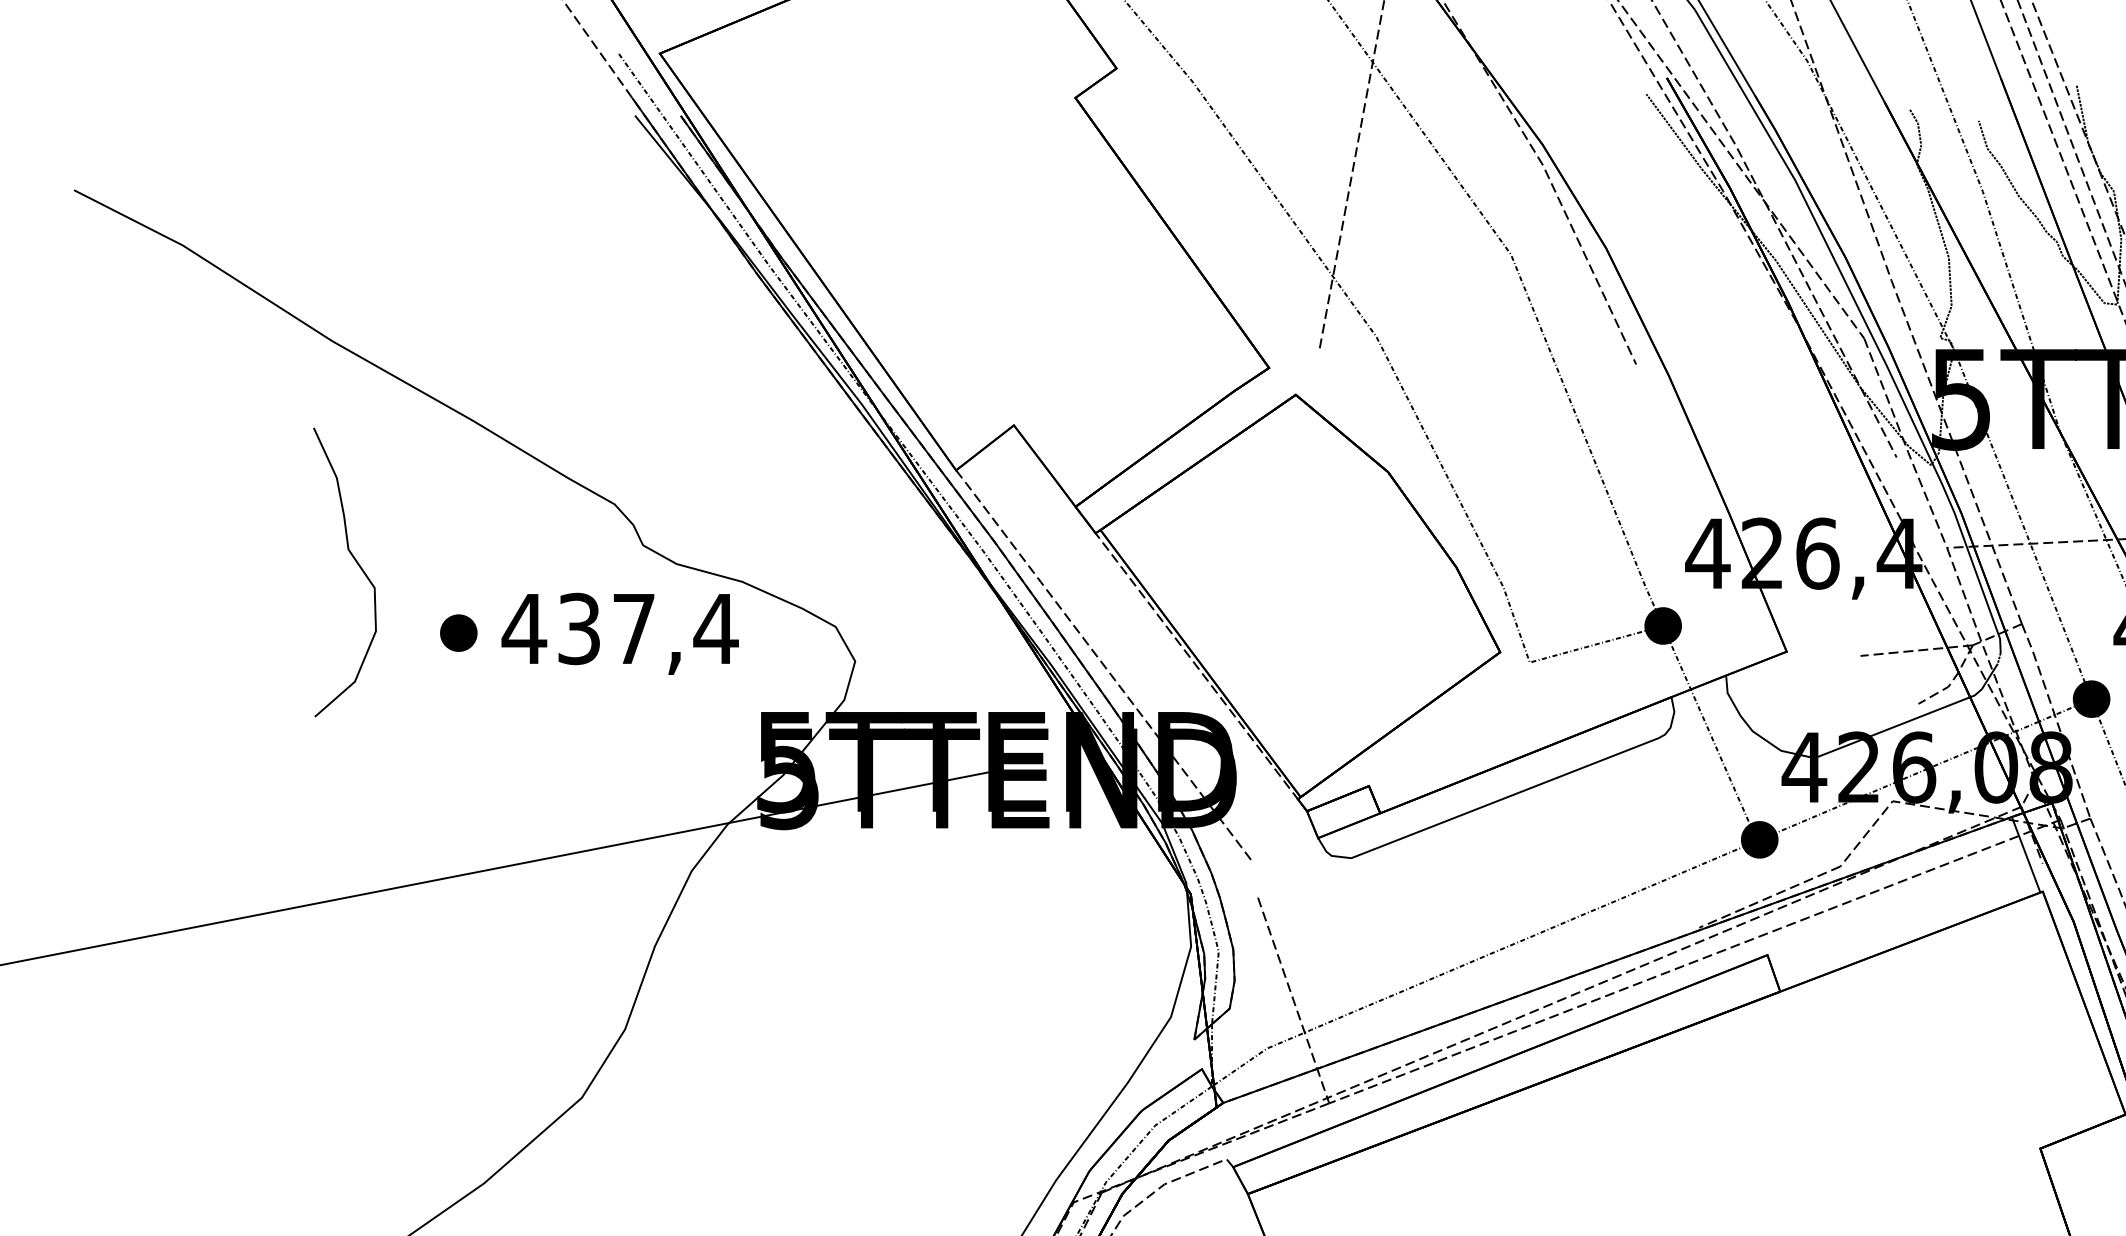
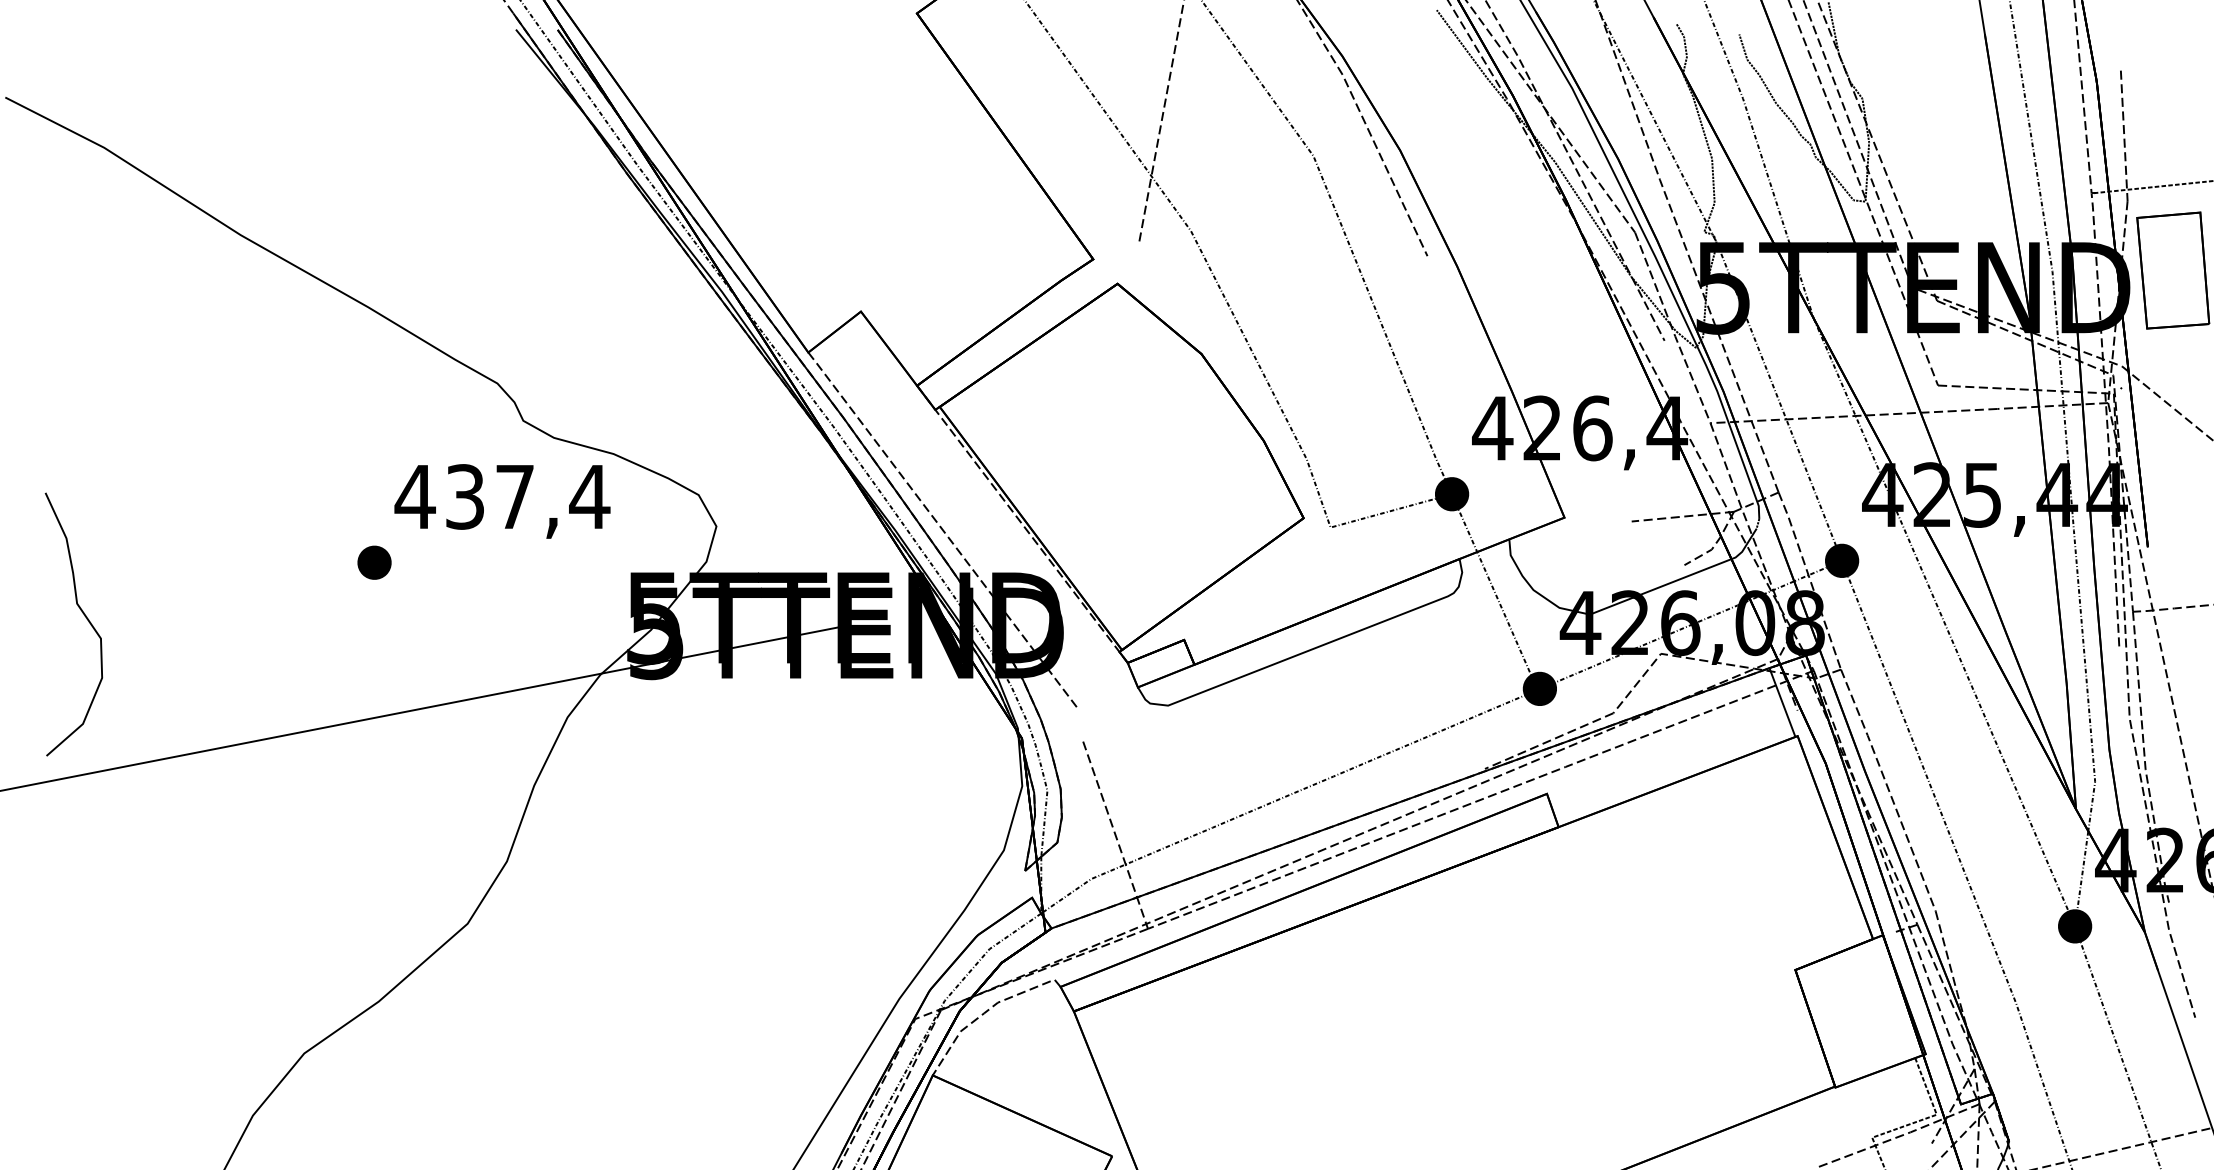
curve: (356, 563) -> (84, 616), moved
part: (458, 632) -> (374, 562), moved

